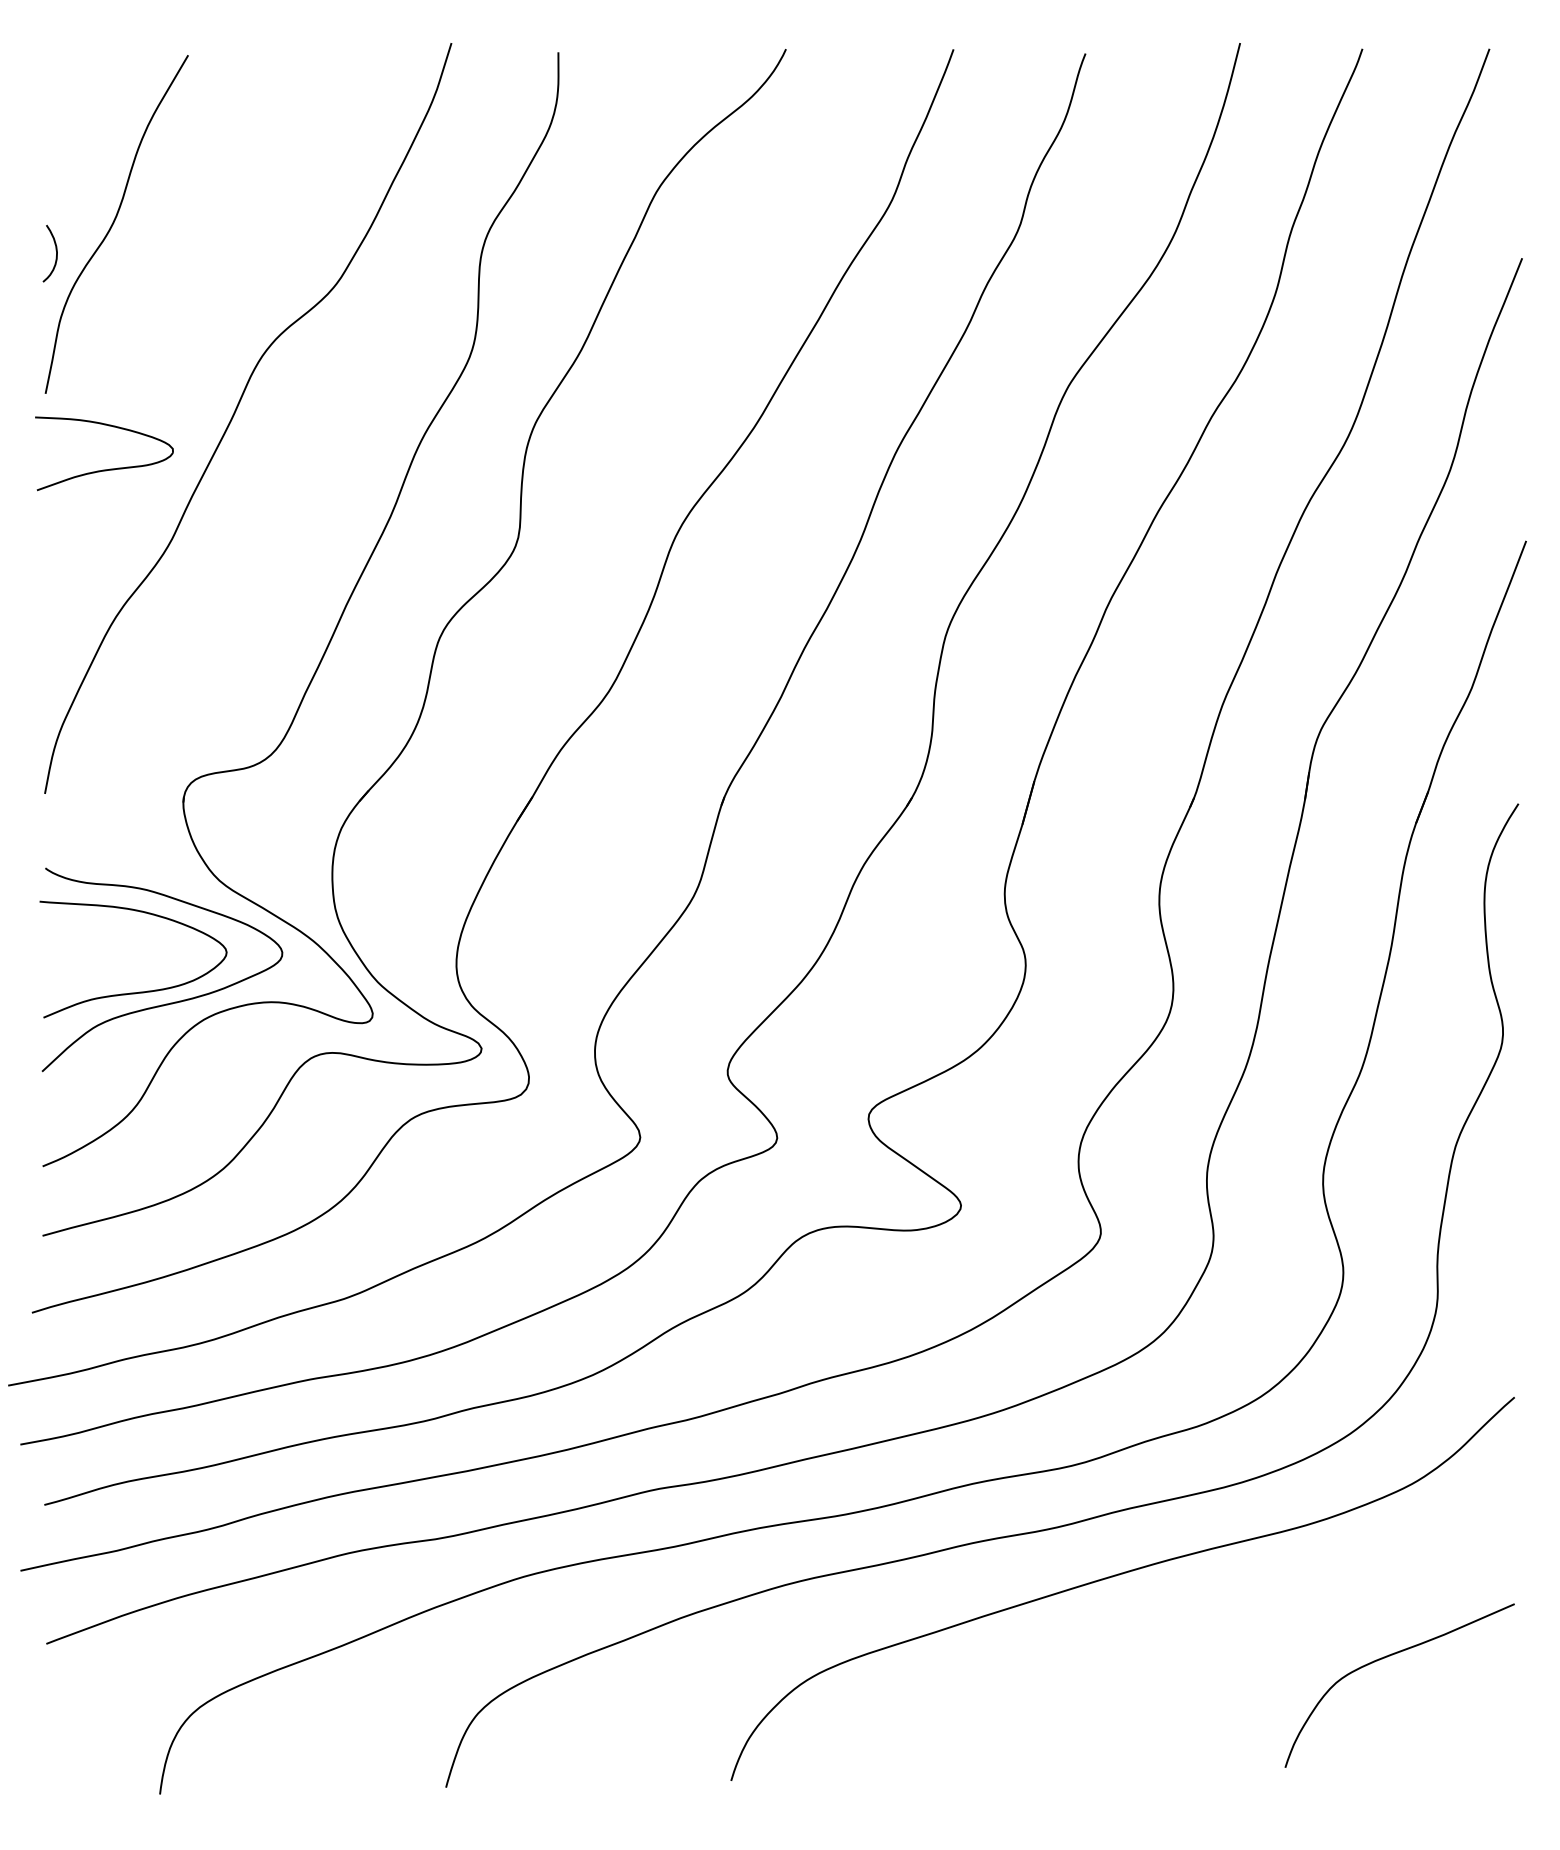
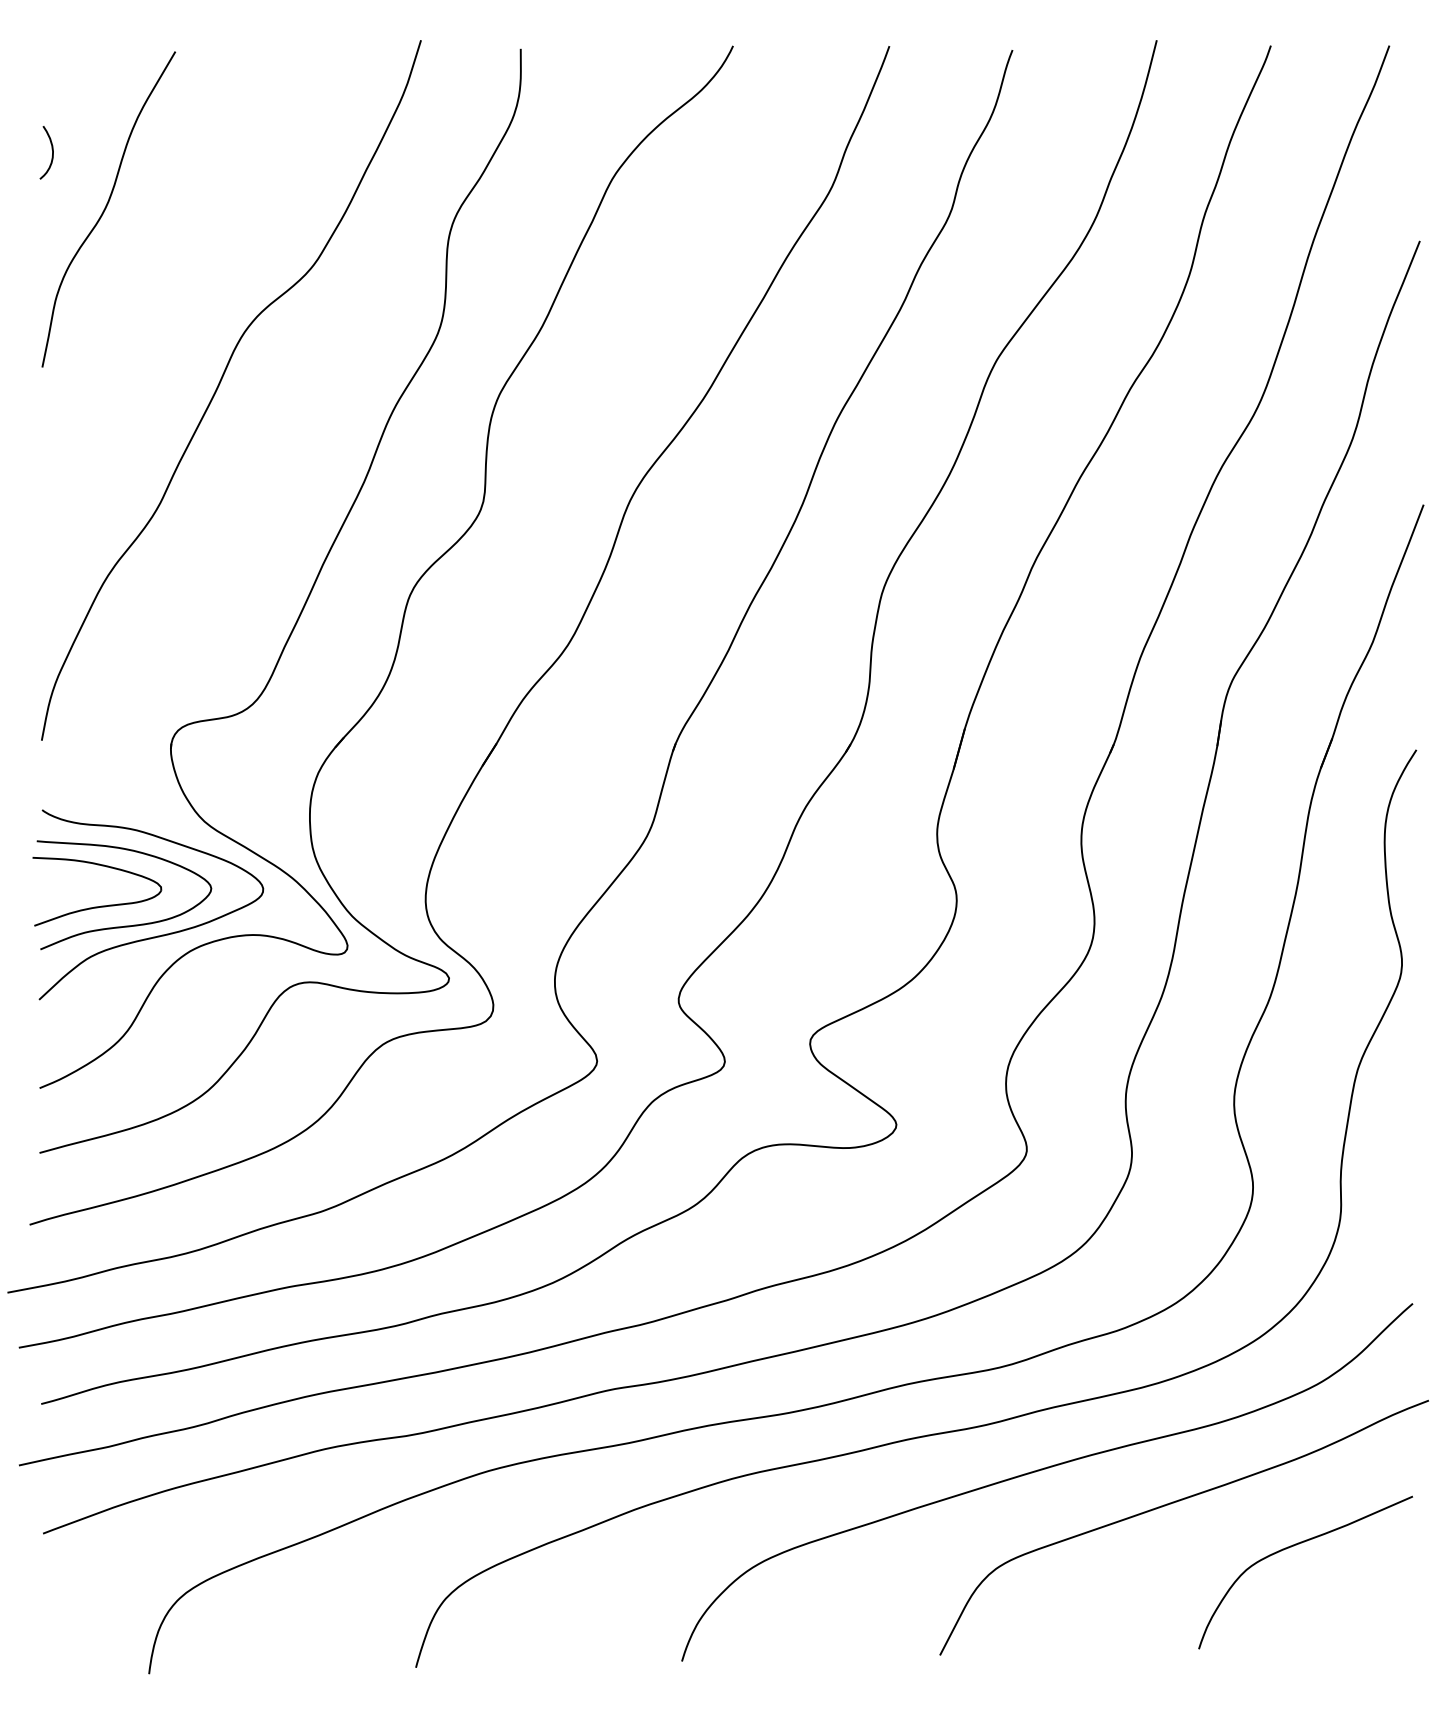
curve: (55, 250) -> (51, 149), moved
part: (109, 468) -> (101, 905), moved
curve: (1261, 1610) -> (1176, 1502), added

